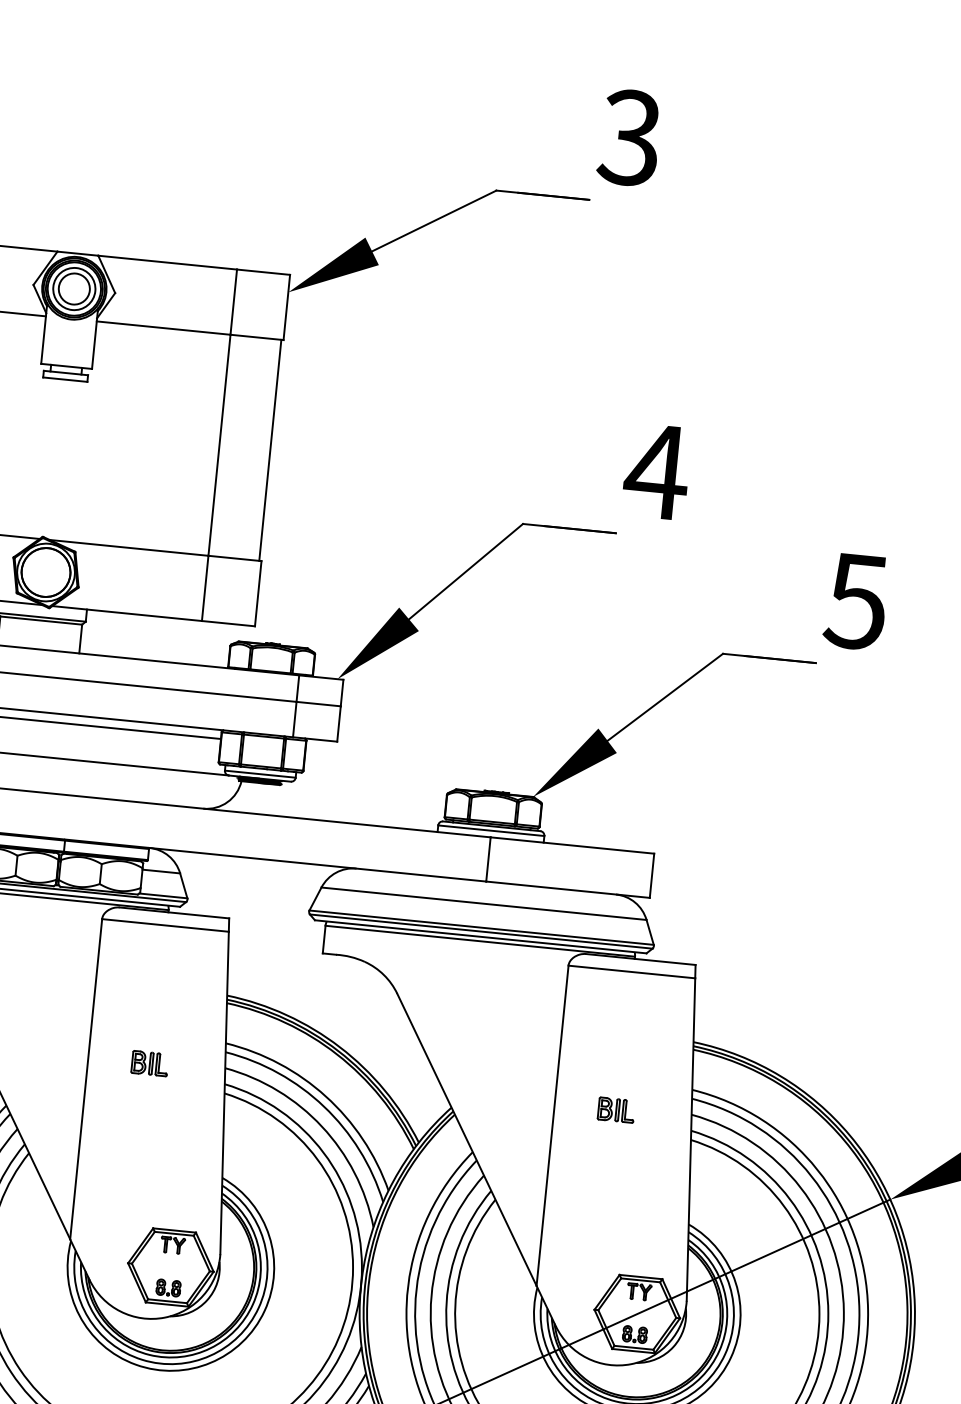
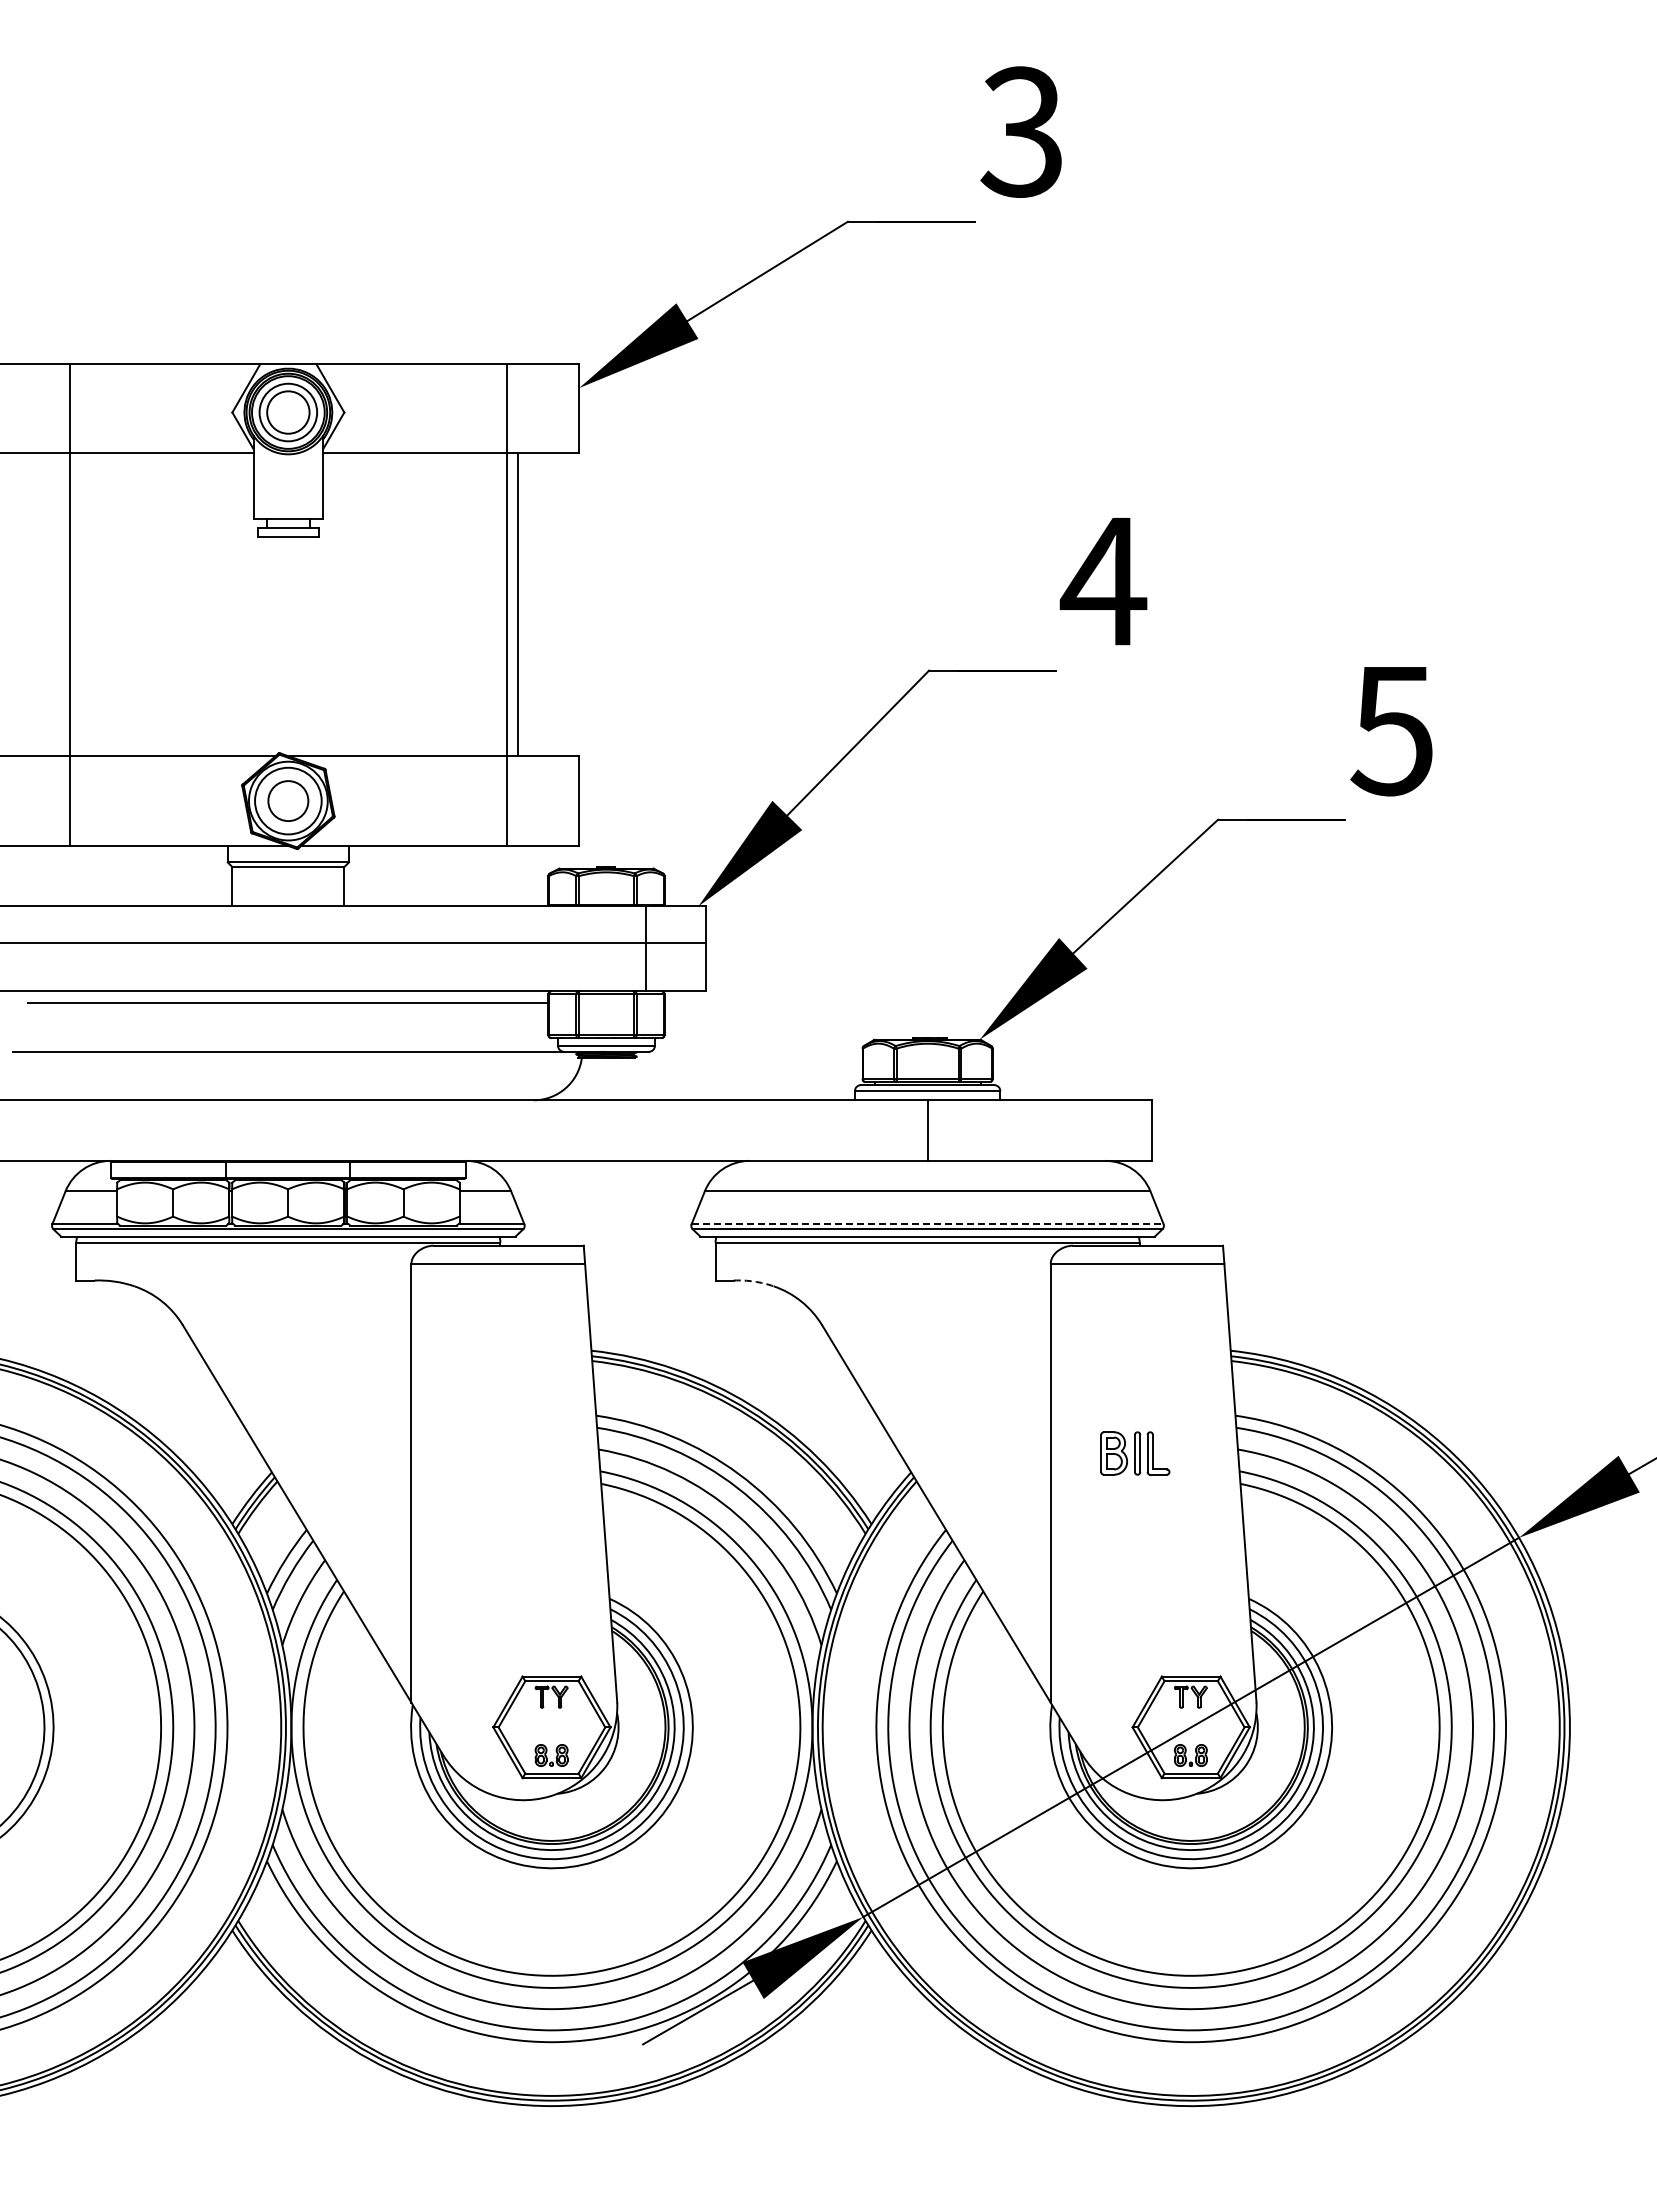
line: (270, 450) -> (518, 604), moved
circle: (46, 572) -> (288, 800), size x0.6
line: (481, 927) -> (927, 1224), solid -> dashed
arc: (351, 956) -> (754, 1281), solid -> dashed
part: (150, 1063) -> (496, 1453), removed
part: (616, 1110) -> (1135, 1453), size x1.4

